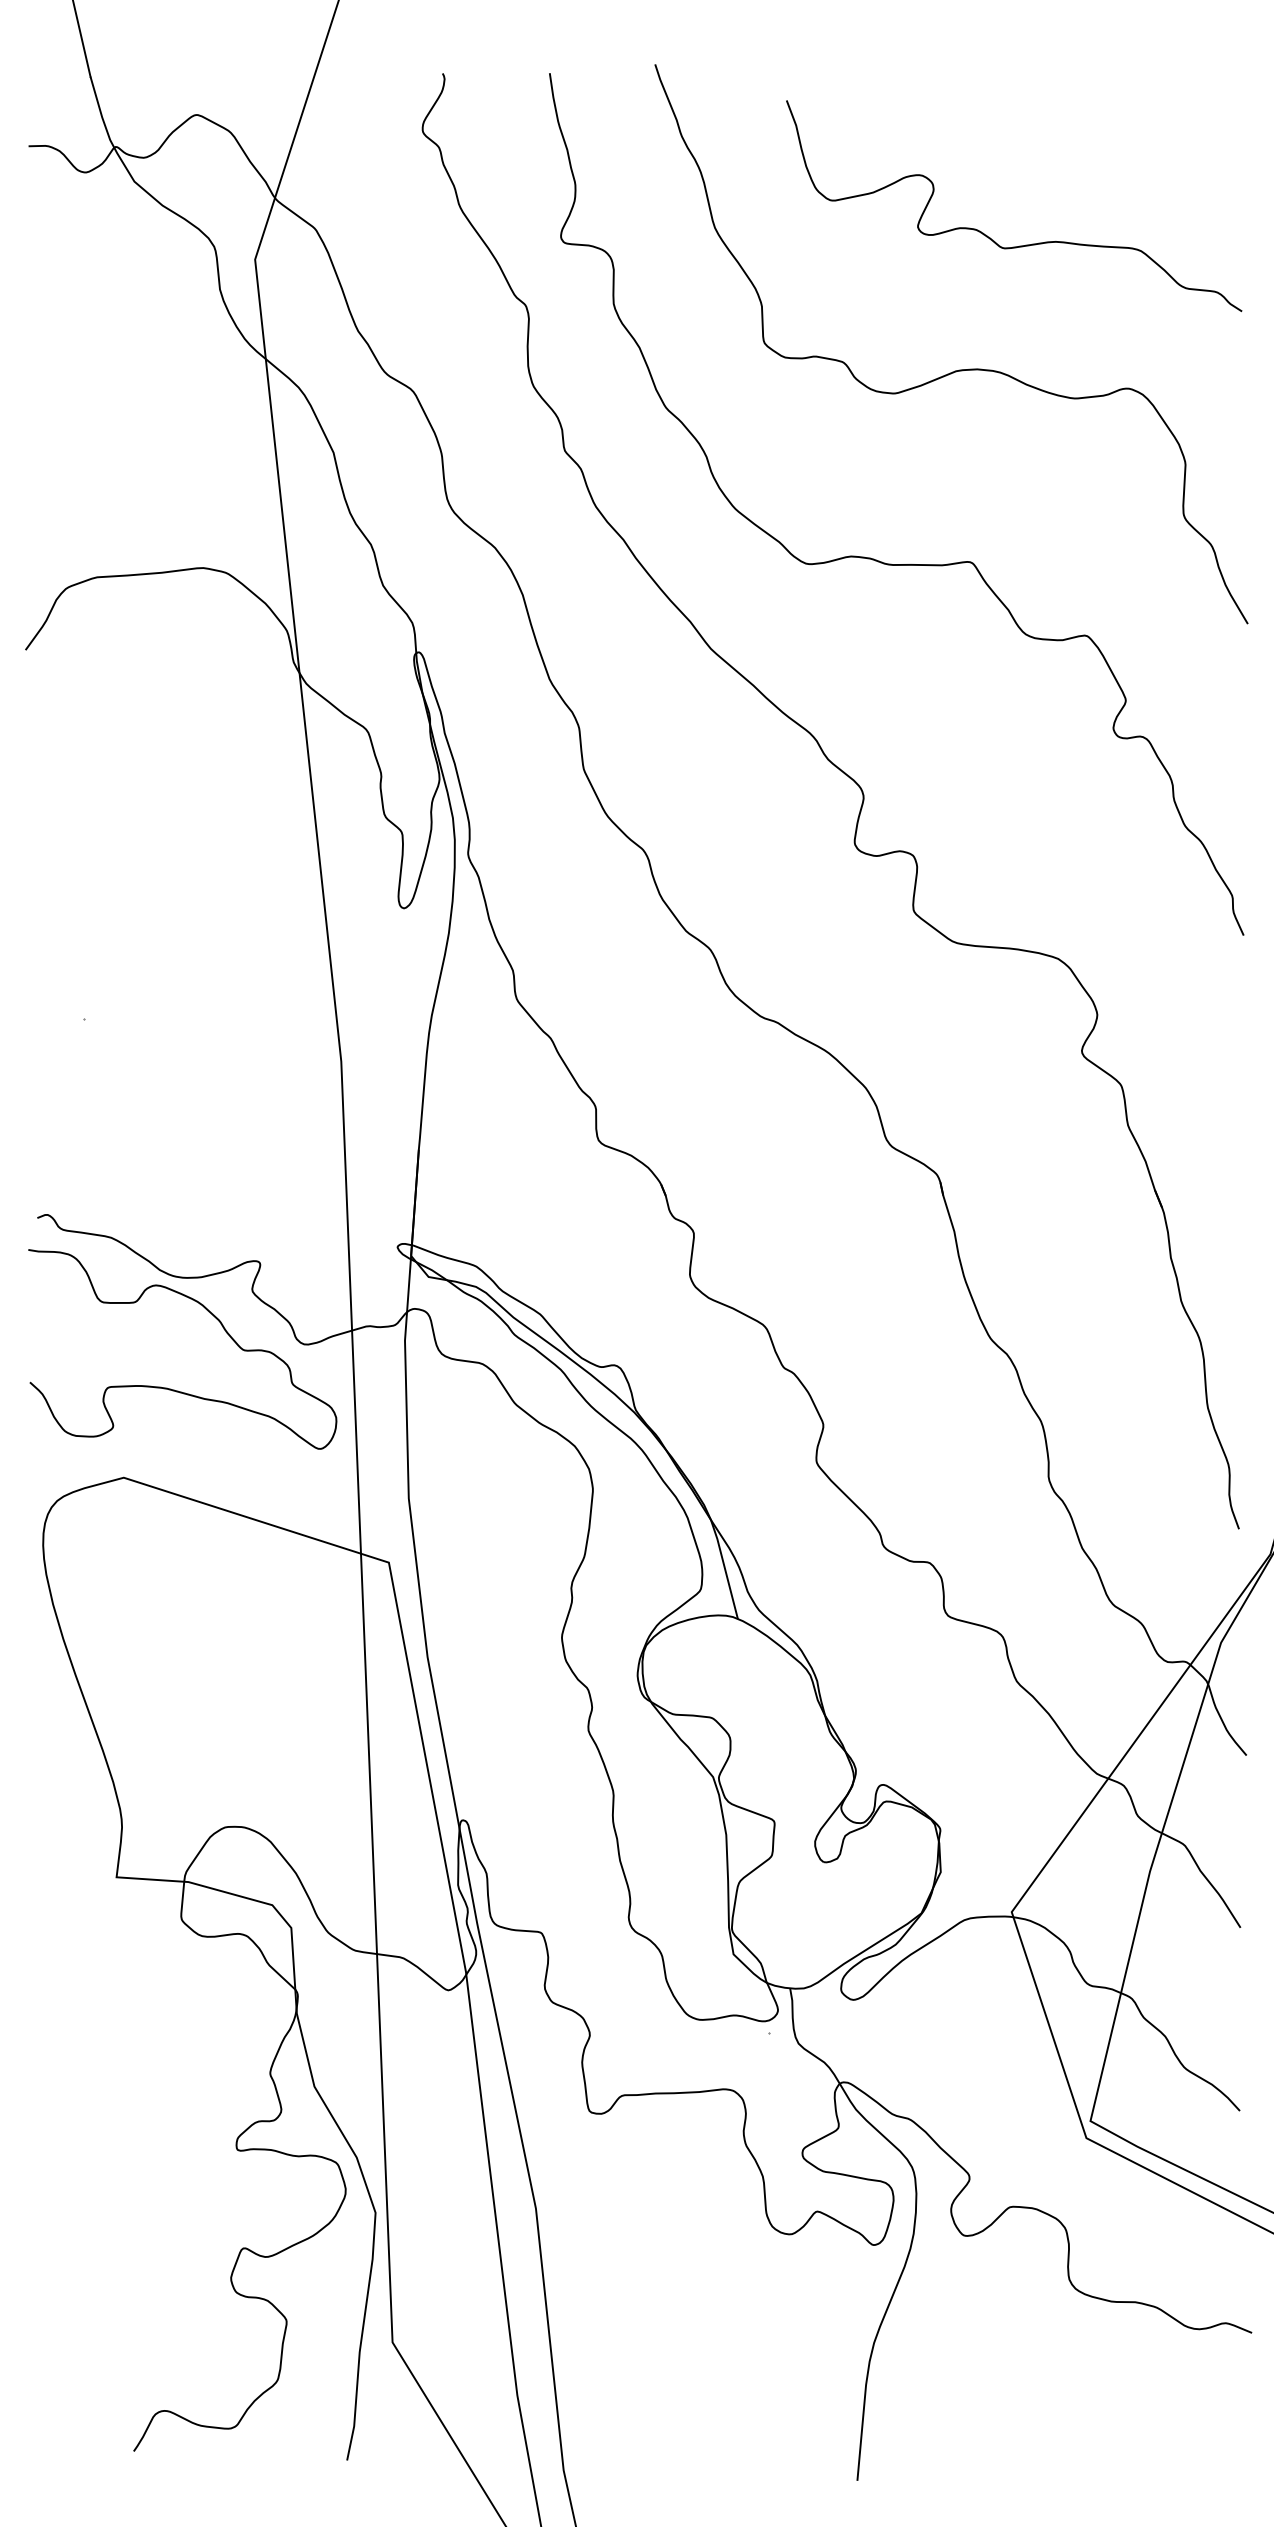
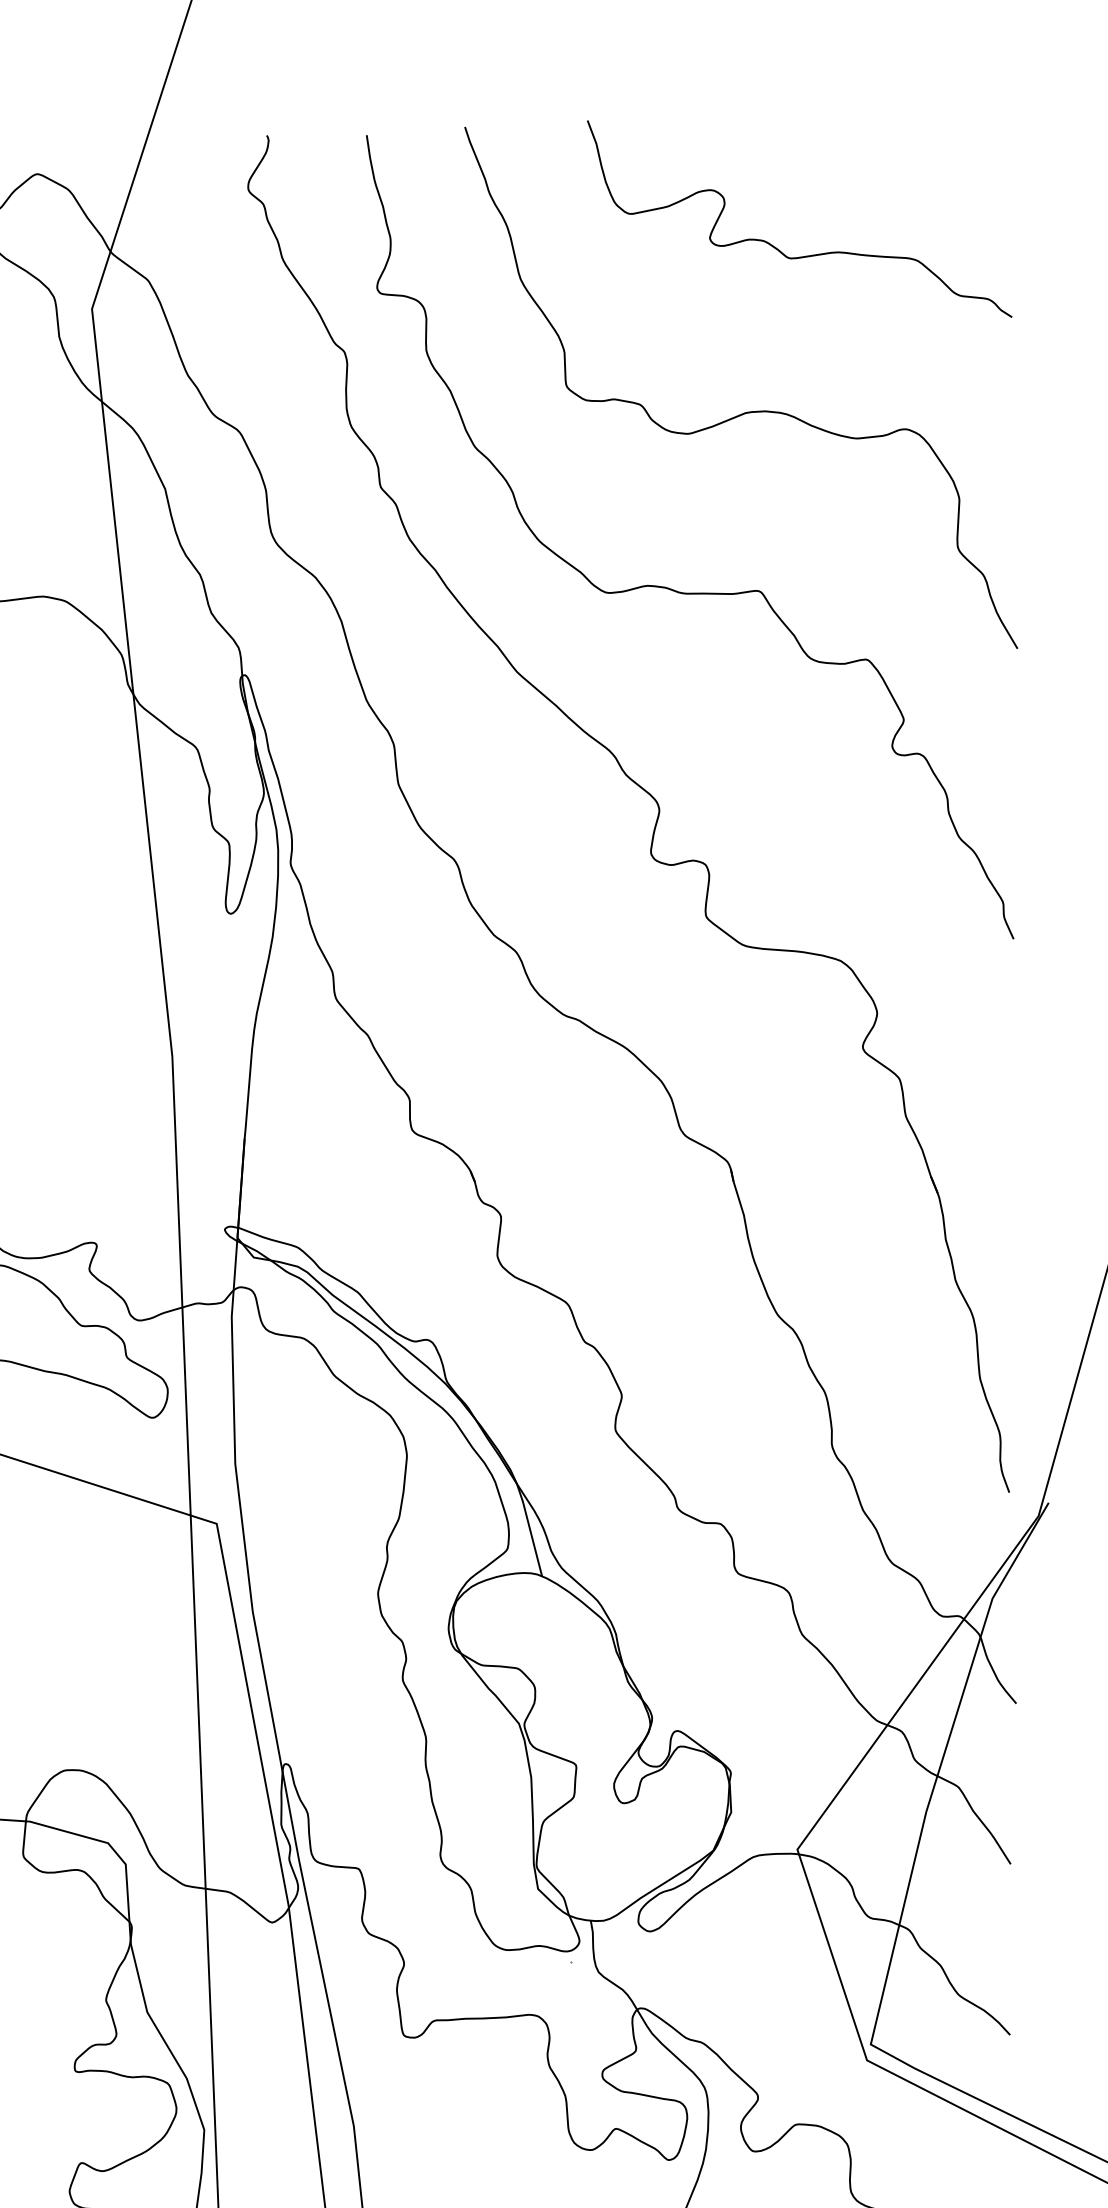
curve: (990, 237) -> (777, 248), moved

